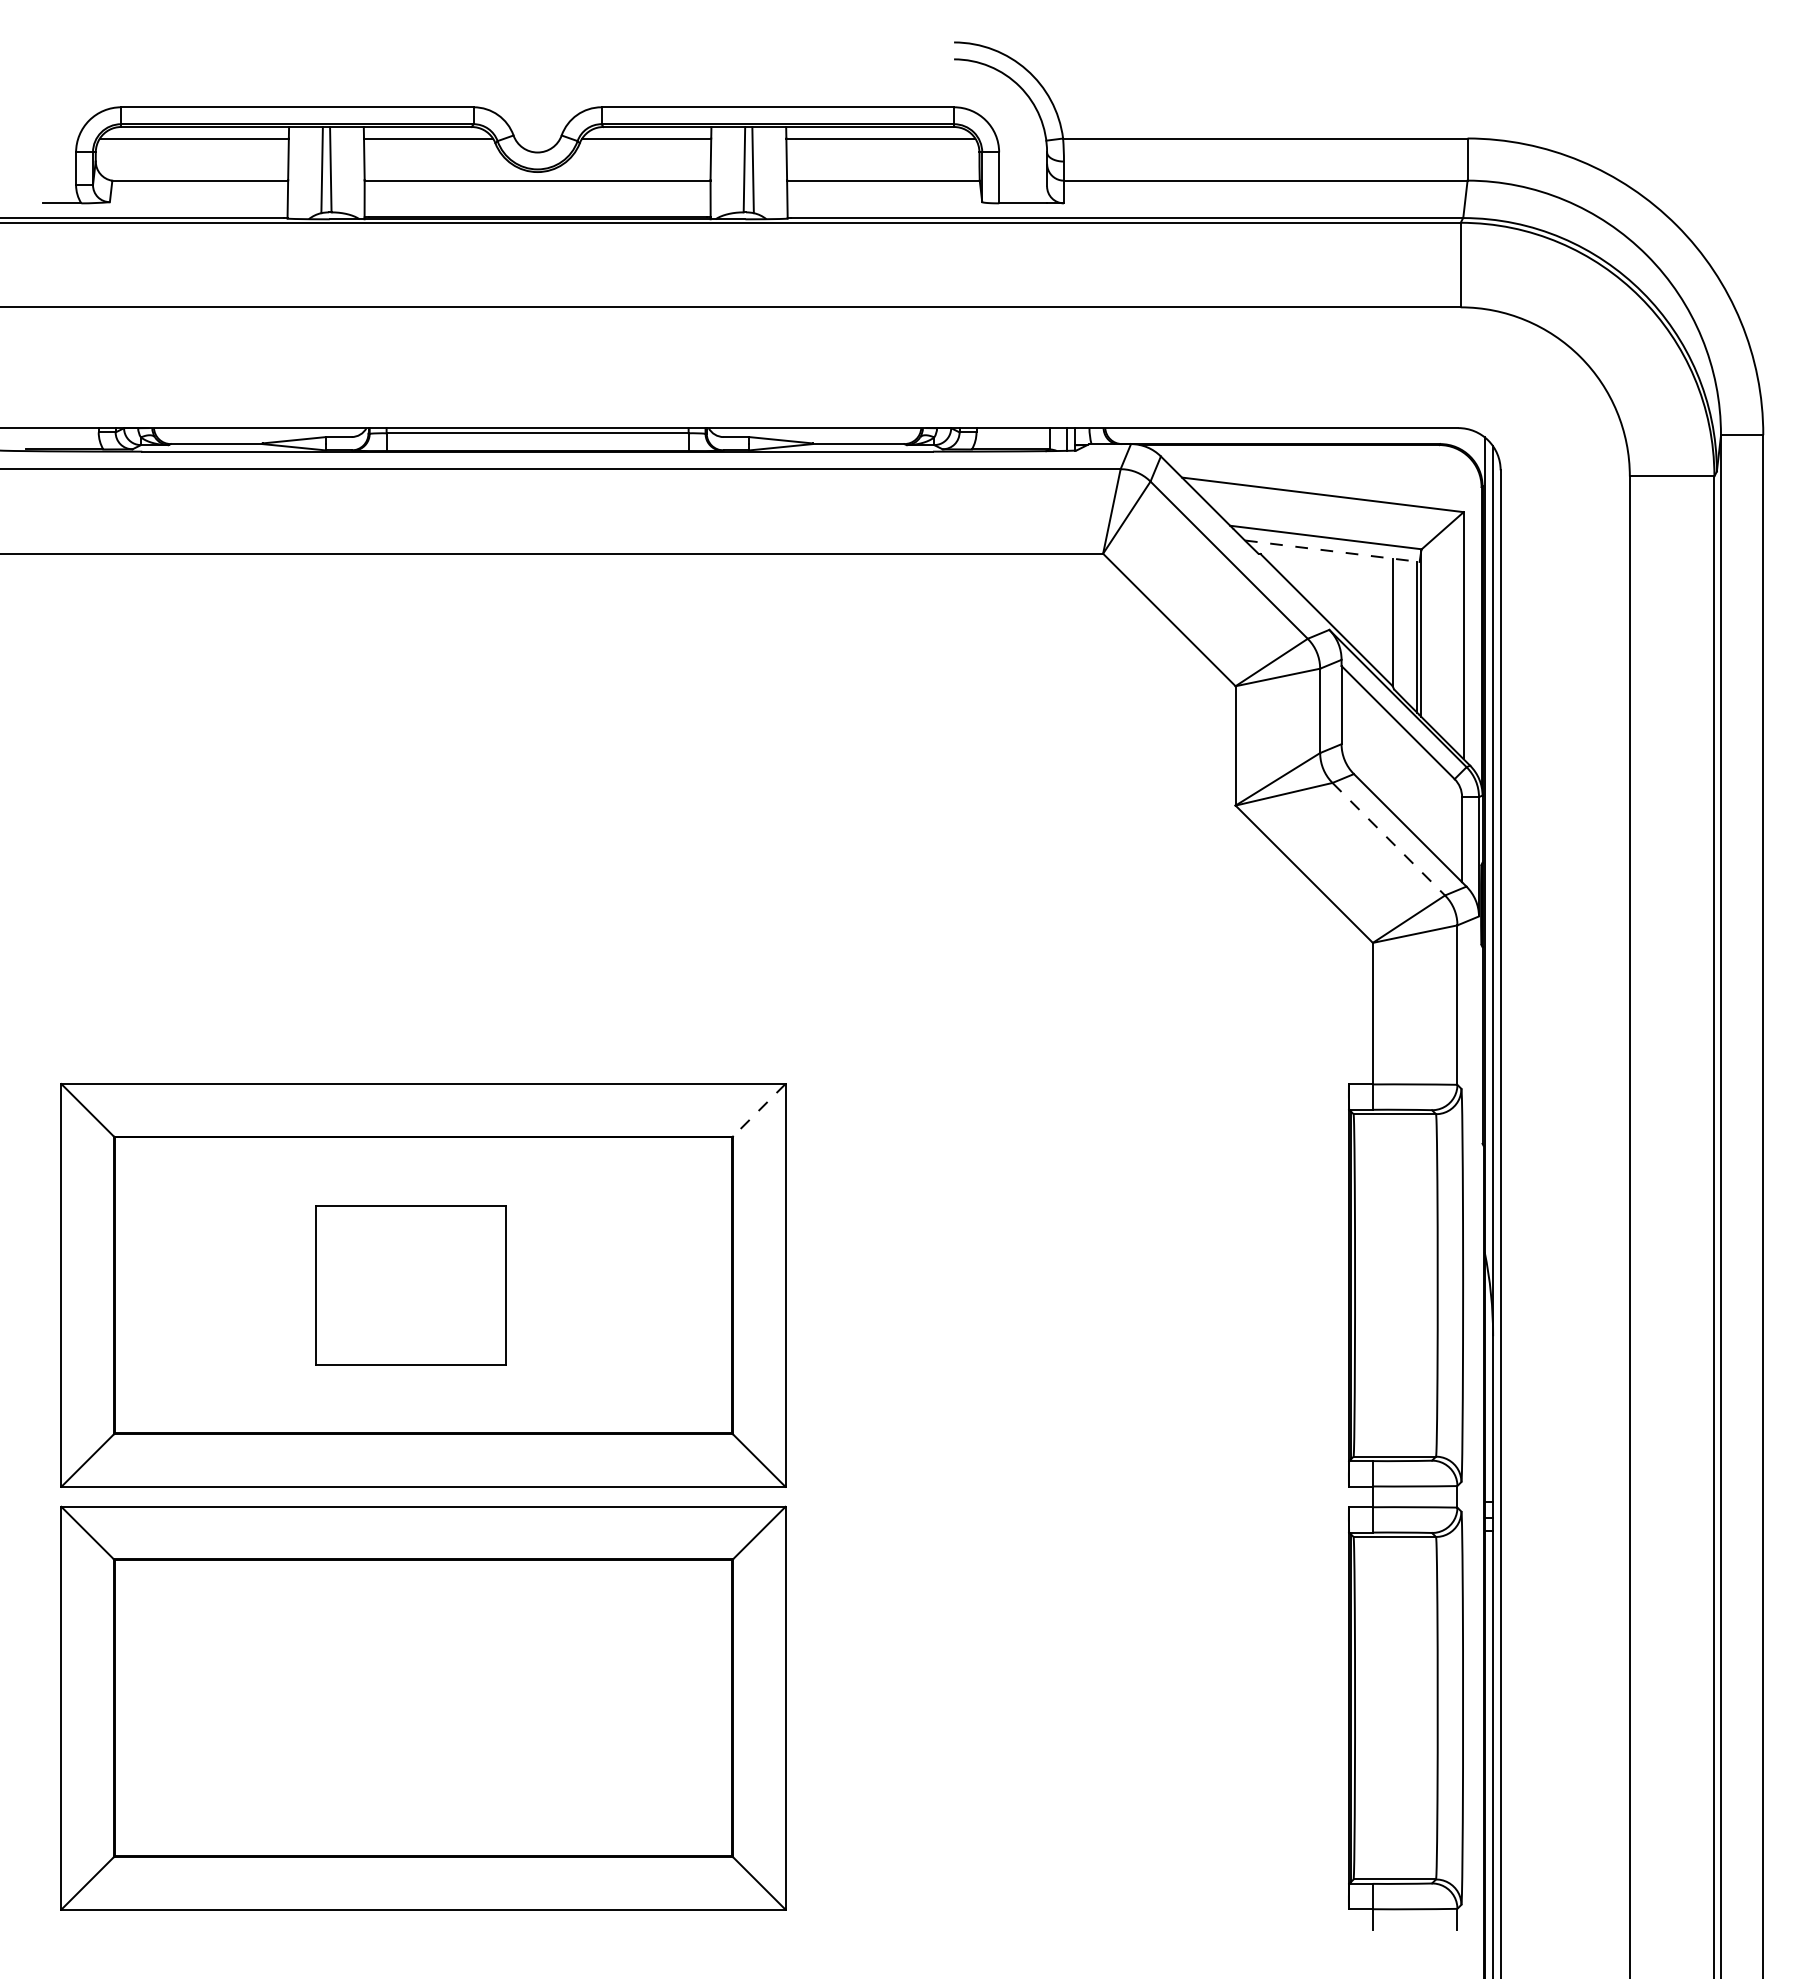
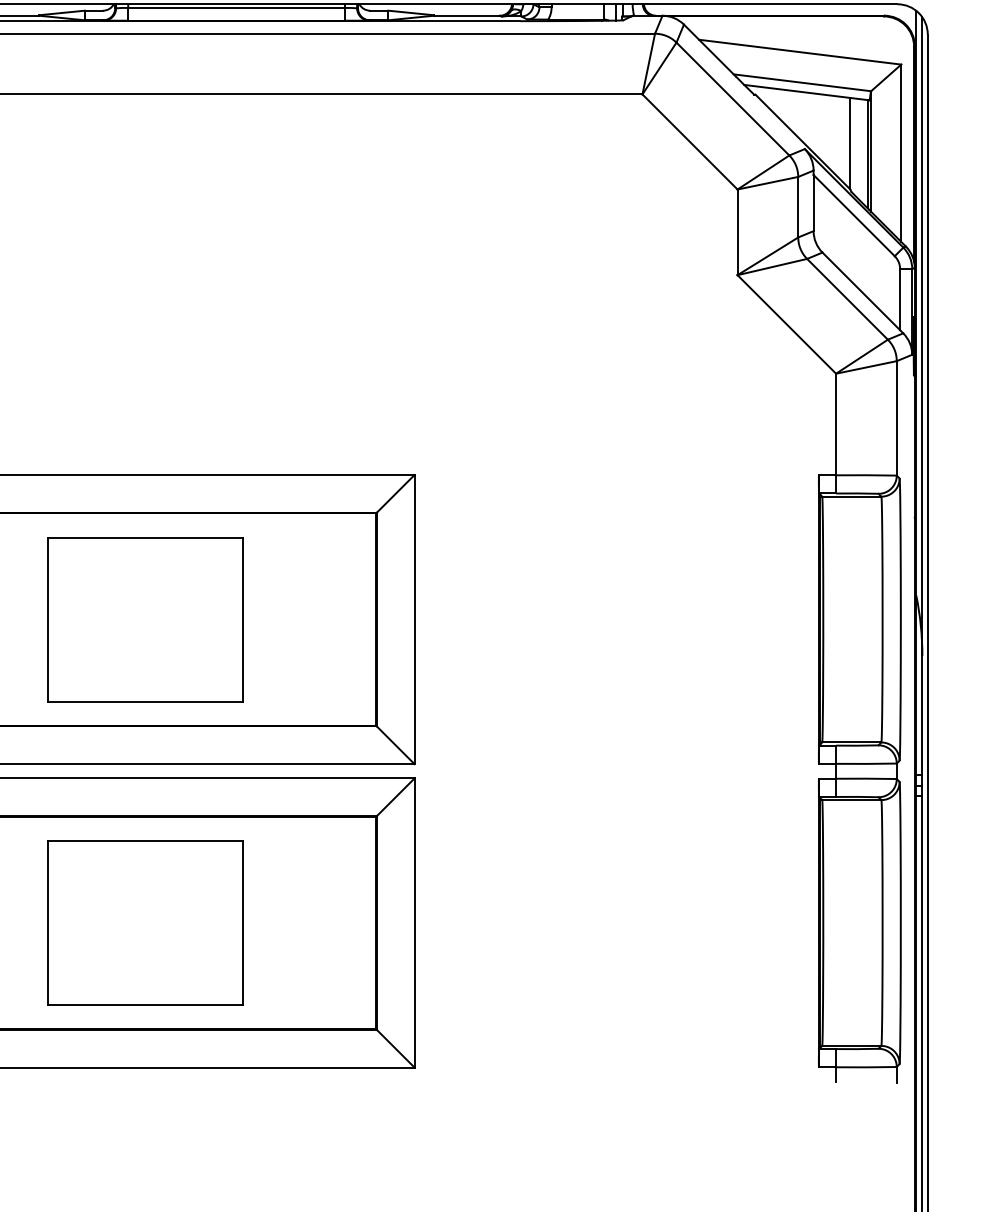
line: (1332, 551) -> (807, 92), dashed -> solid
line: (1388, 839) -> (847, 299), dashed -> solid
line: (758, 1110) -> (395, 494), dashed -> solid
part: (410, 1285) -> (145, 619), size x1.43
part: (410, 1707) -> (145, 922), added

